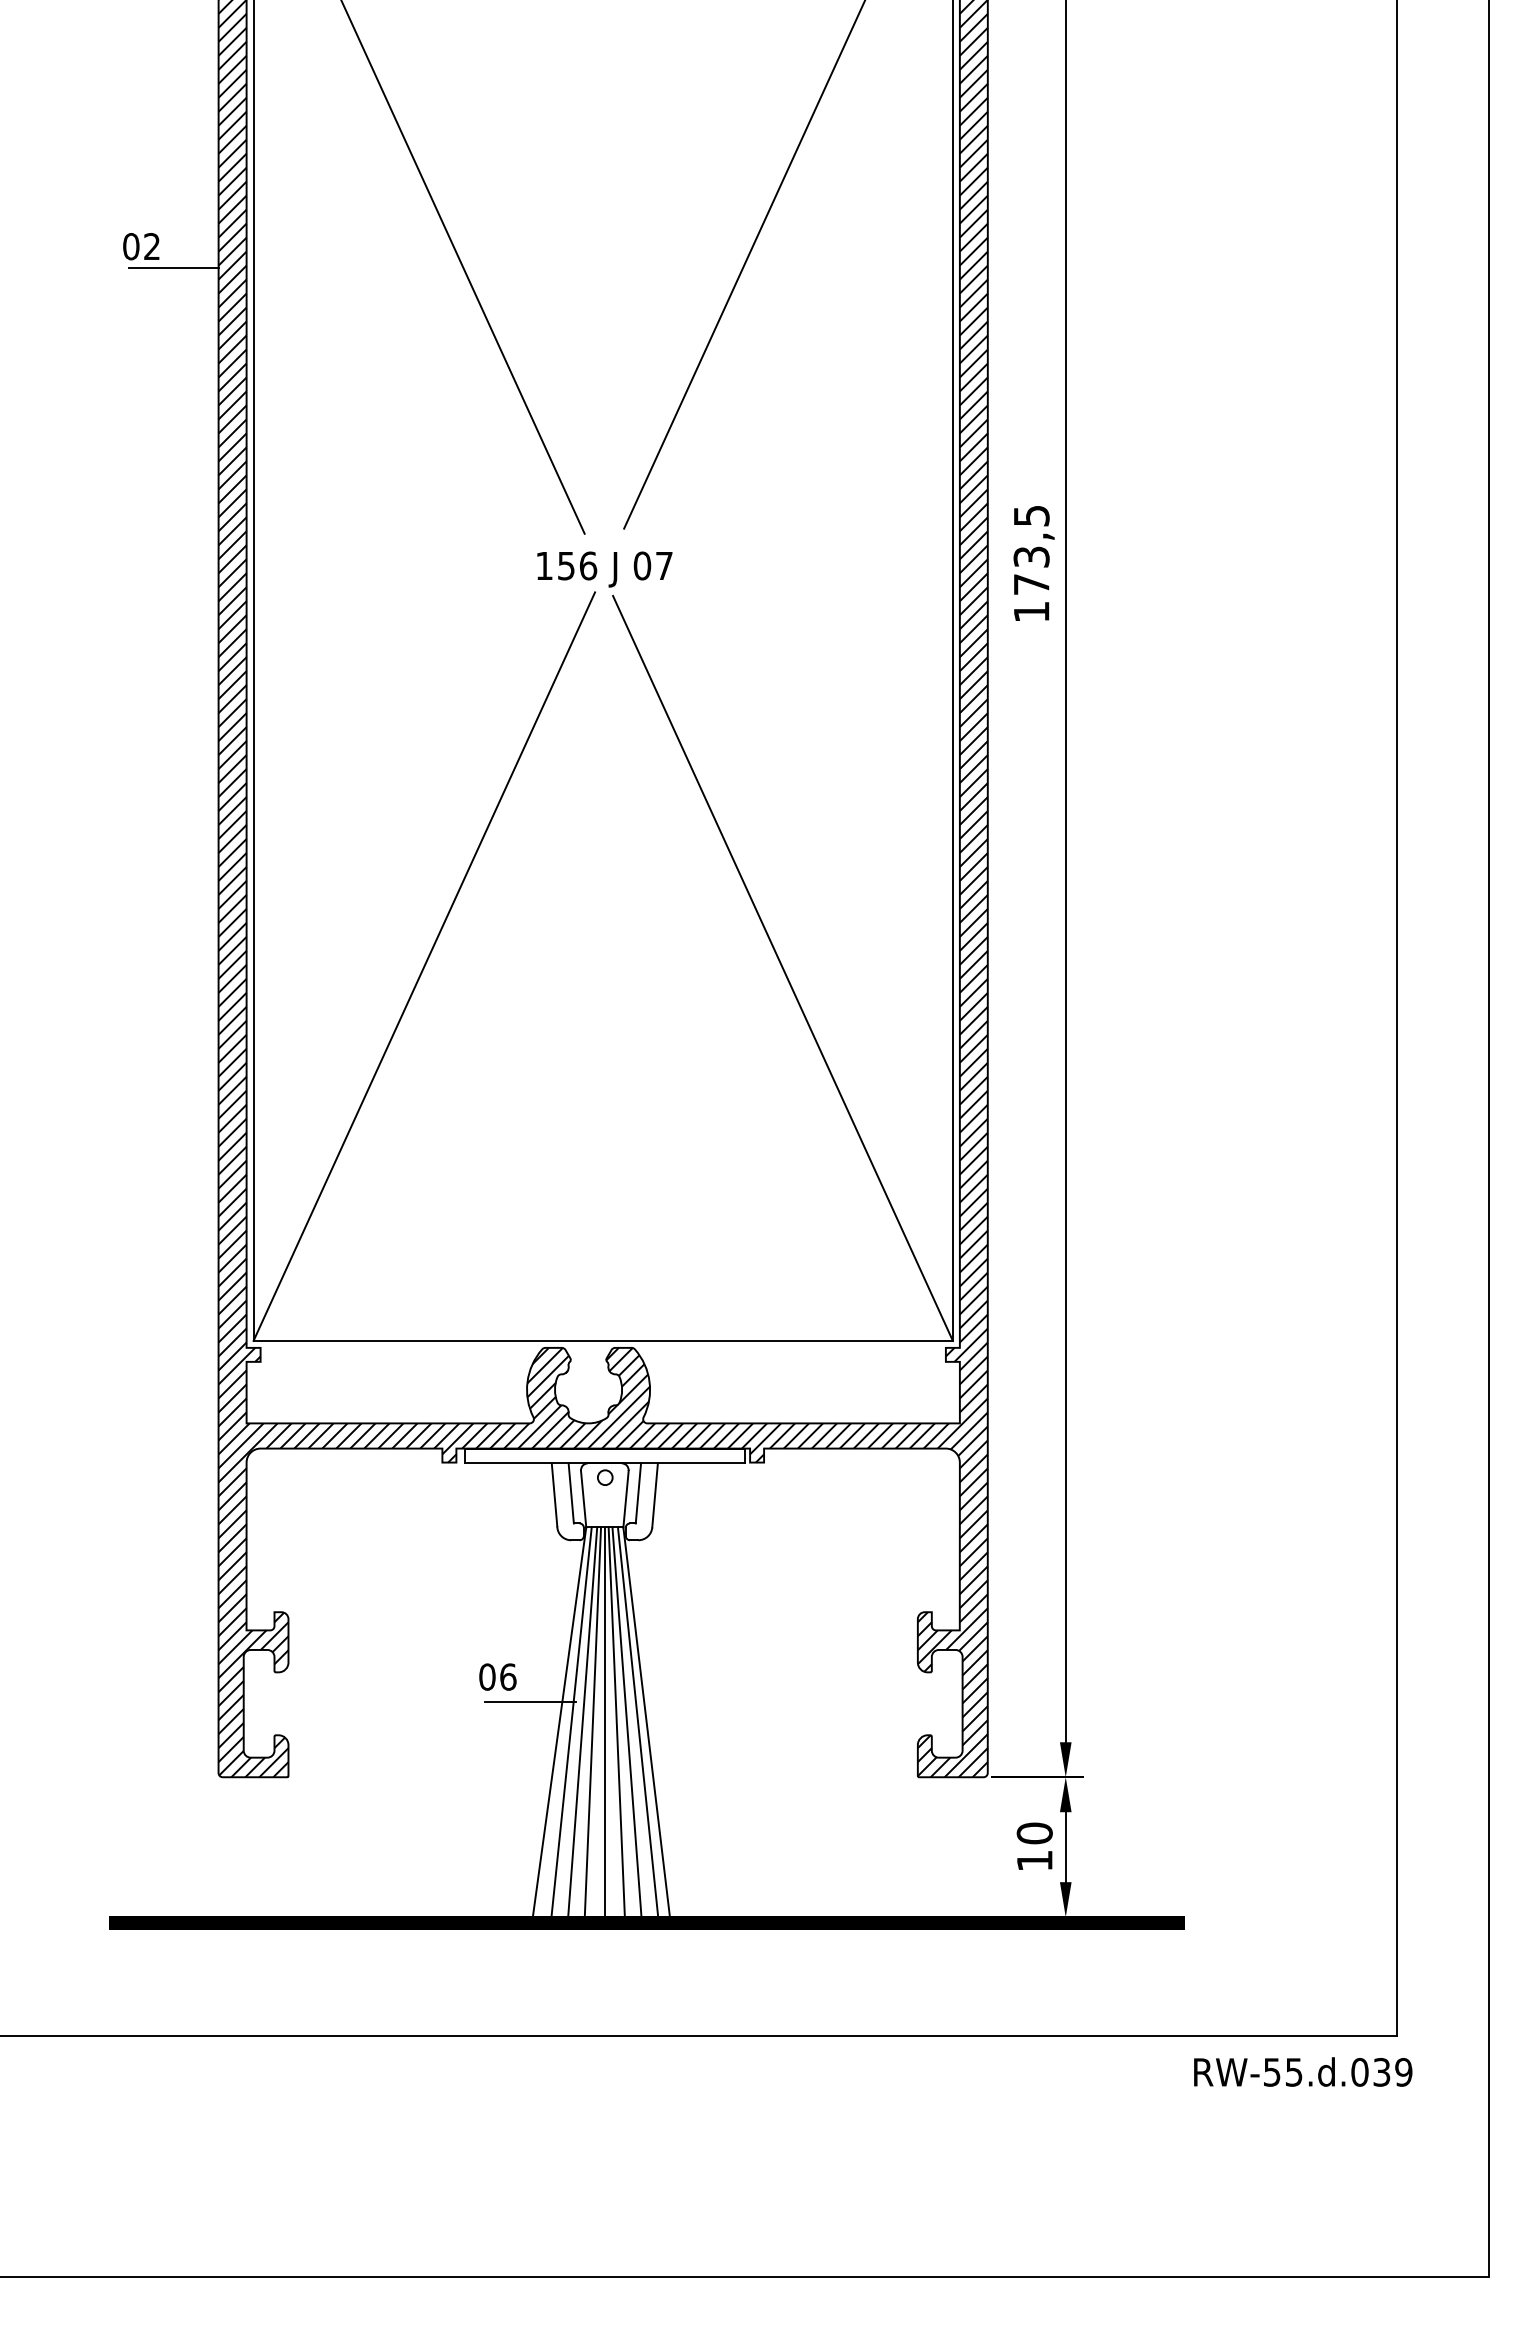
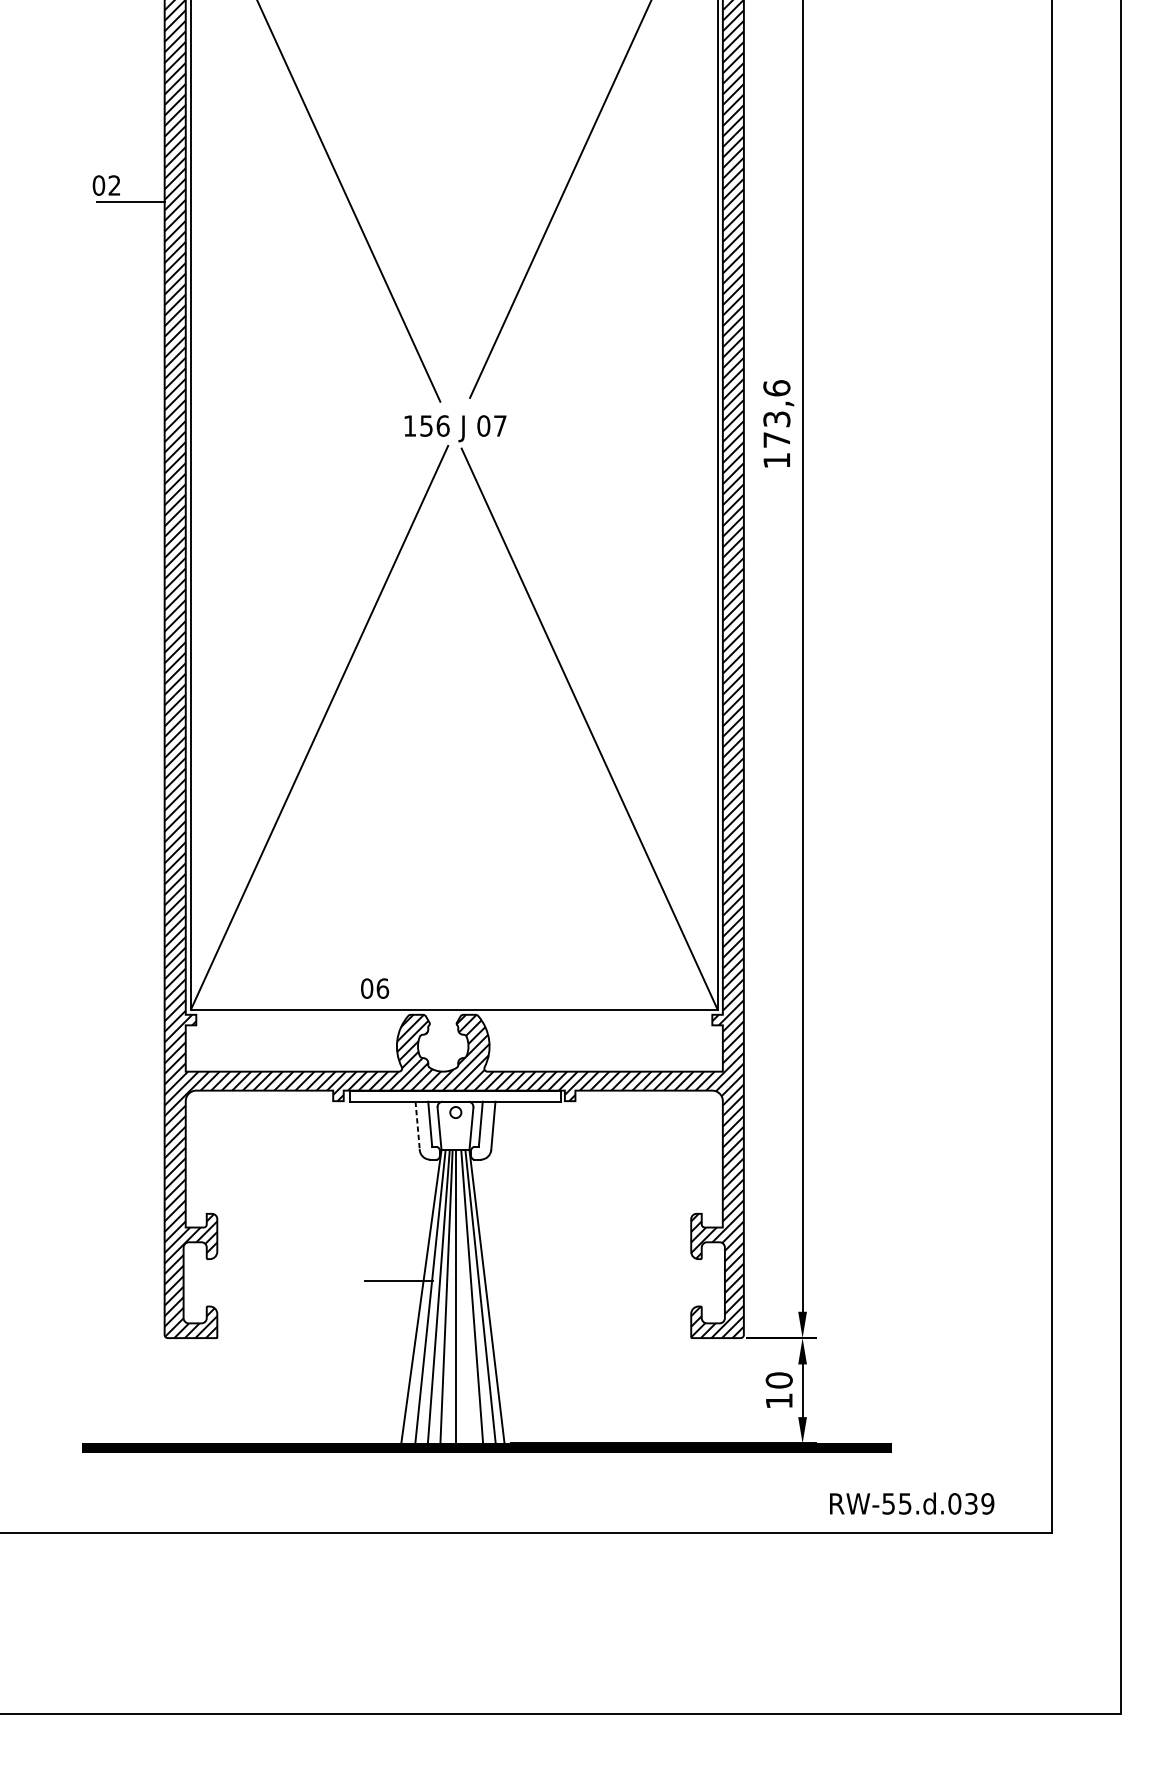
text: (1031, 515) -> (776, 388), 173,5 -> 173,6
line: (554, 1494) -> (417, 1125), solid -> dashed
text: (497, 1676) -> (374, 988), moved
line: (616, 1722) -> (464, 1296), removed
text: (1303, 2071) -> (912, 1503), moved

